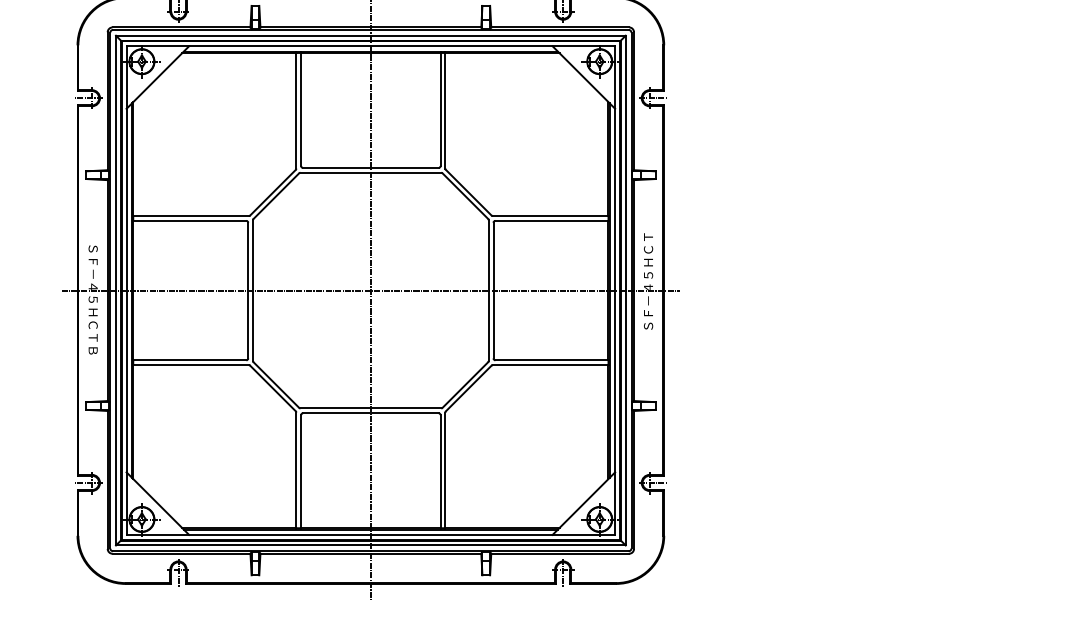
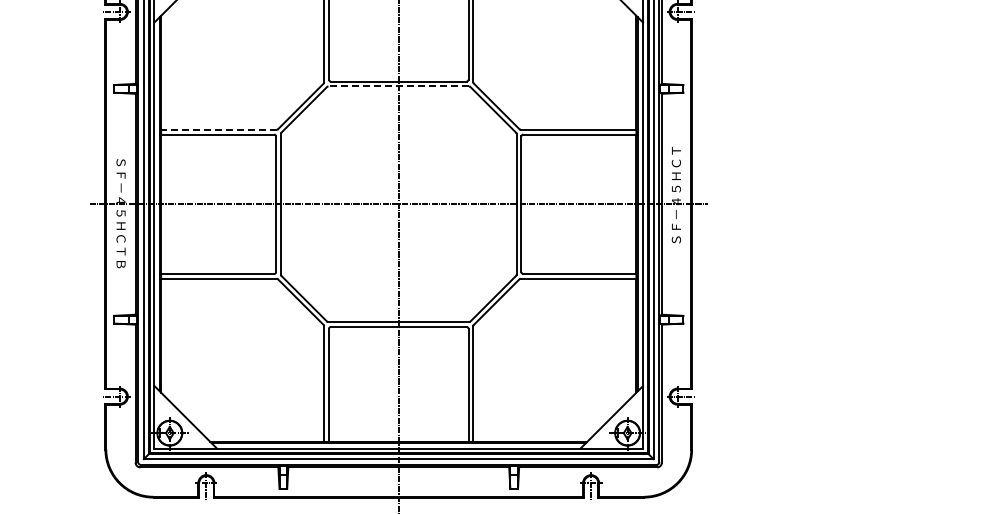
line: (370, 172) -> (398, 86), solid -> dashed
line: (190, 216) -> (218, 130), solid -> dashed

